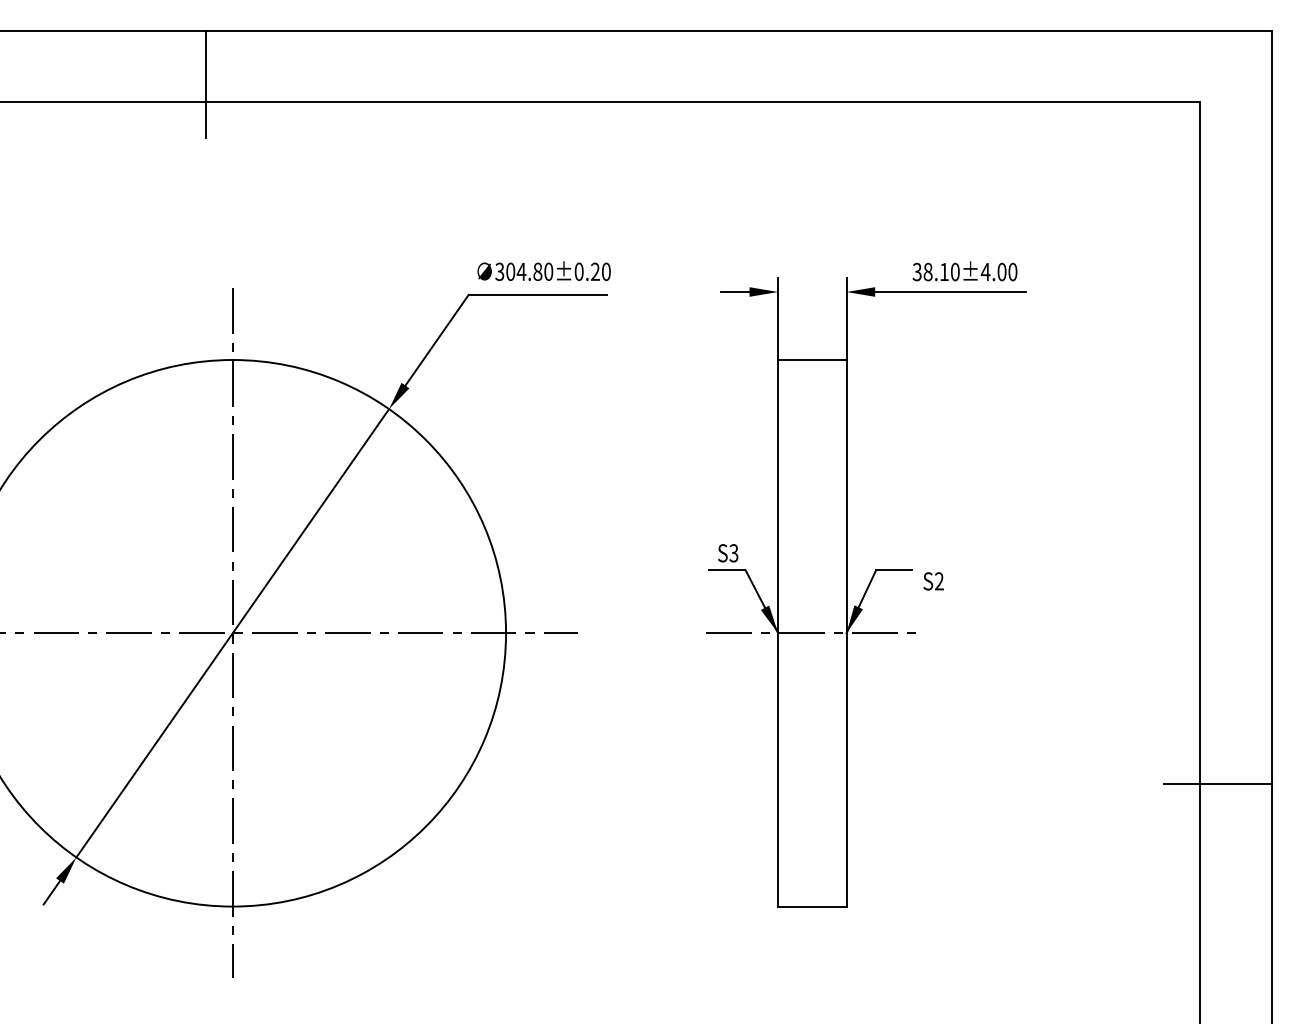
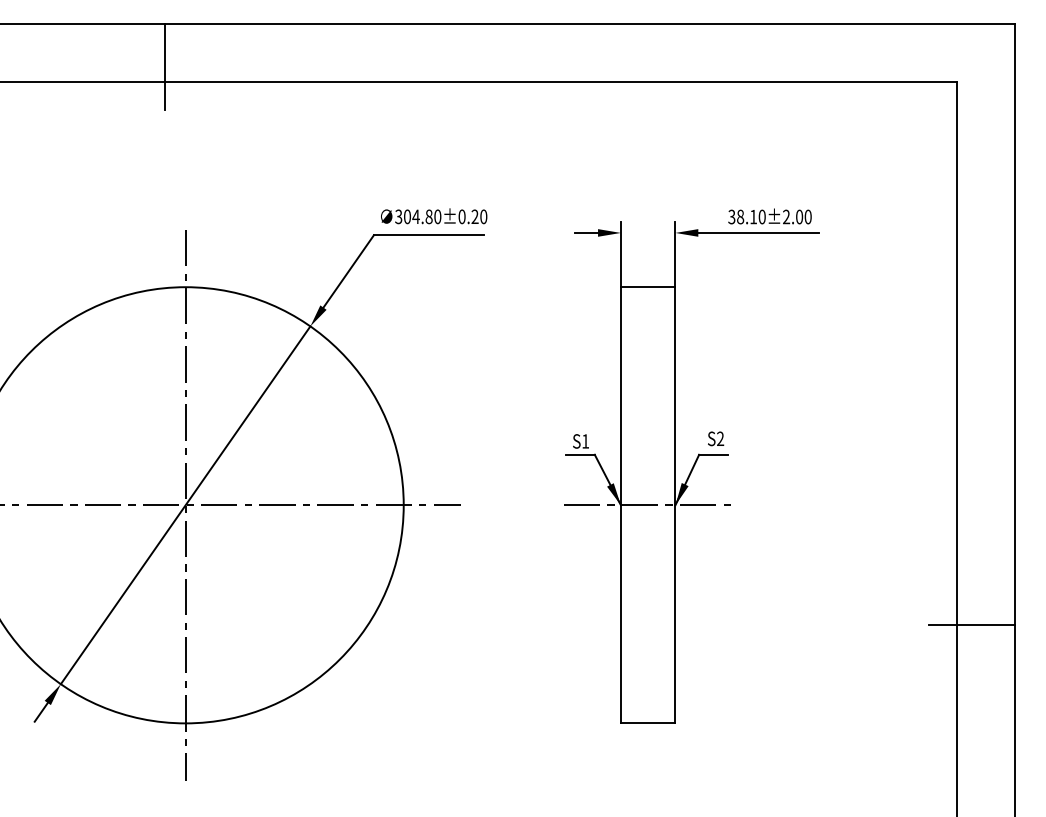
text: (985, 271) -> (786, 216), 38.10±4.00 -> 38.10±2.00
text: (733, 553) -> (585, 441), S3 -> S1
text: (934, 580) -> (716, 438), moved

